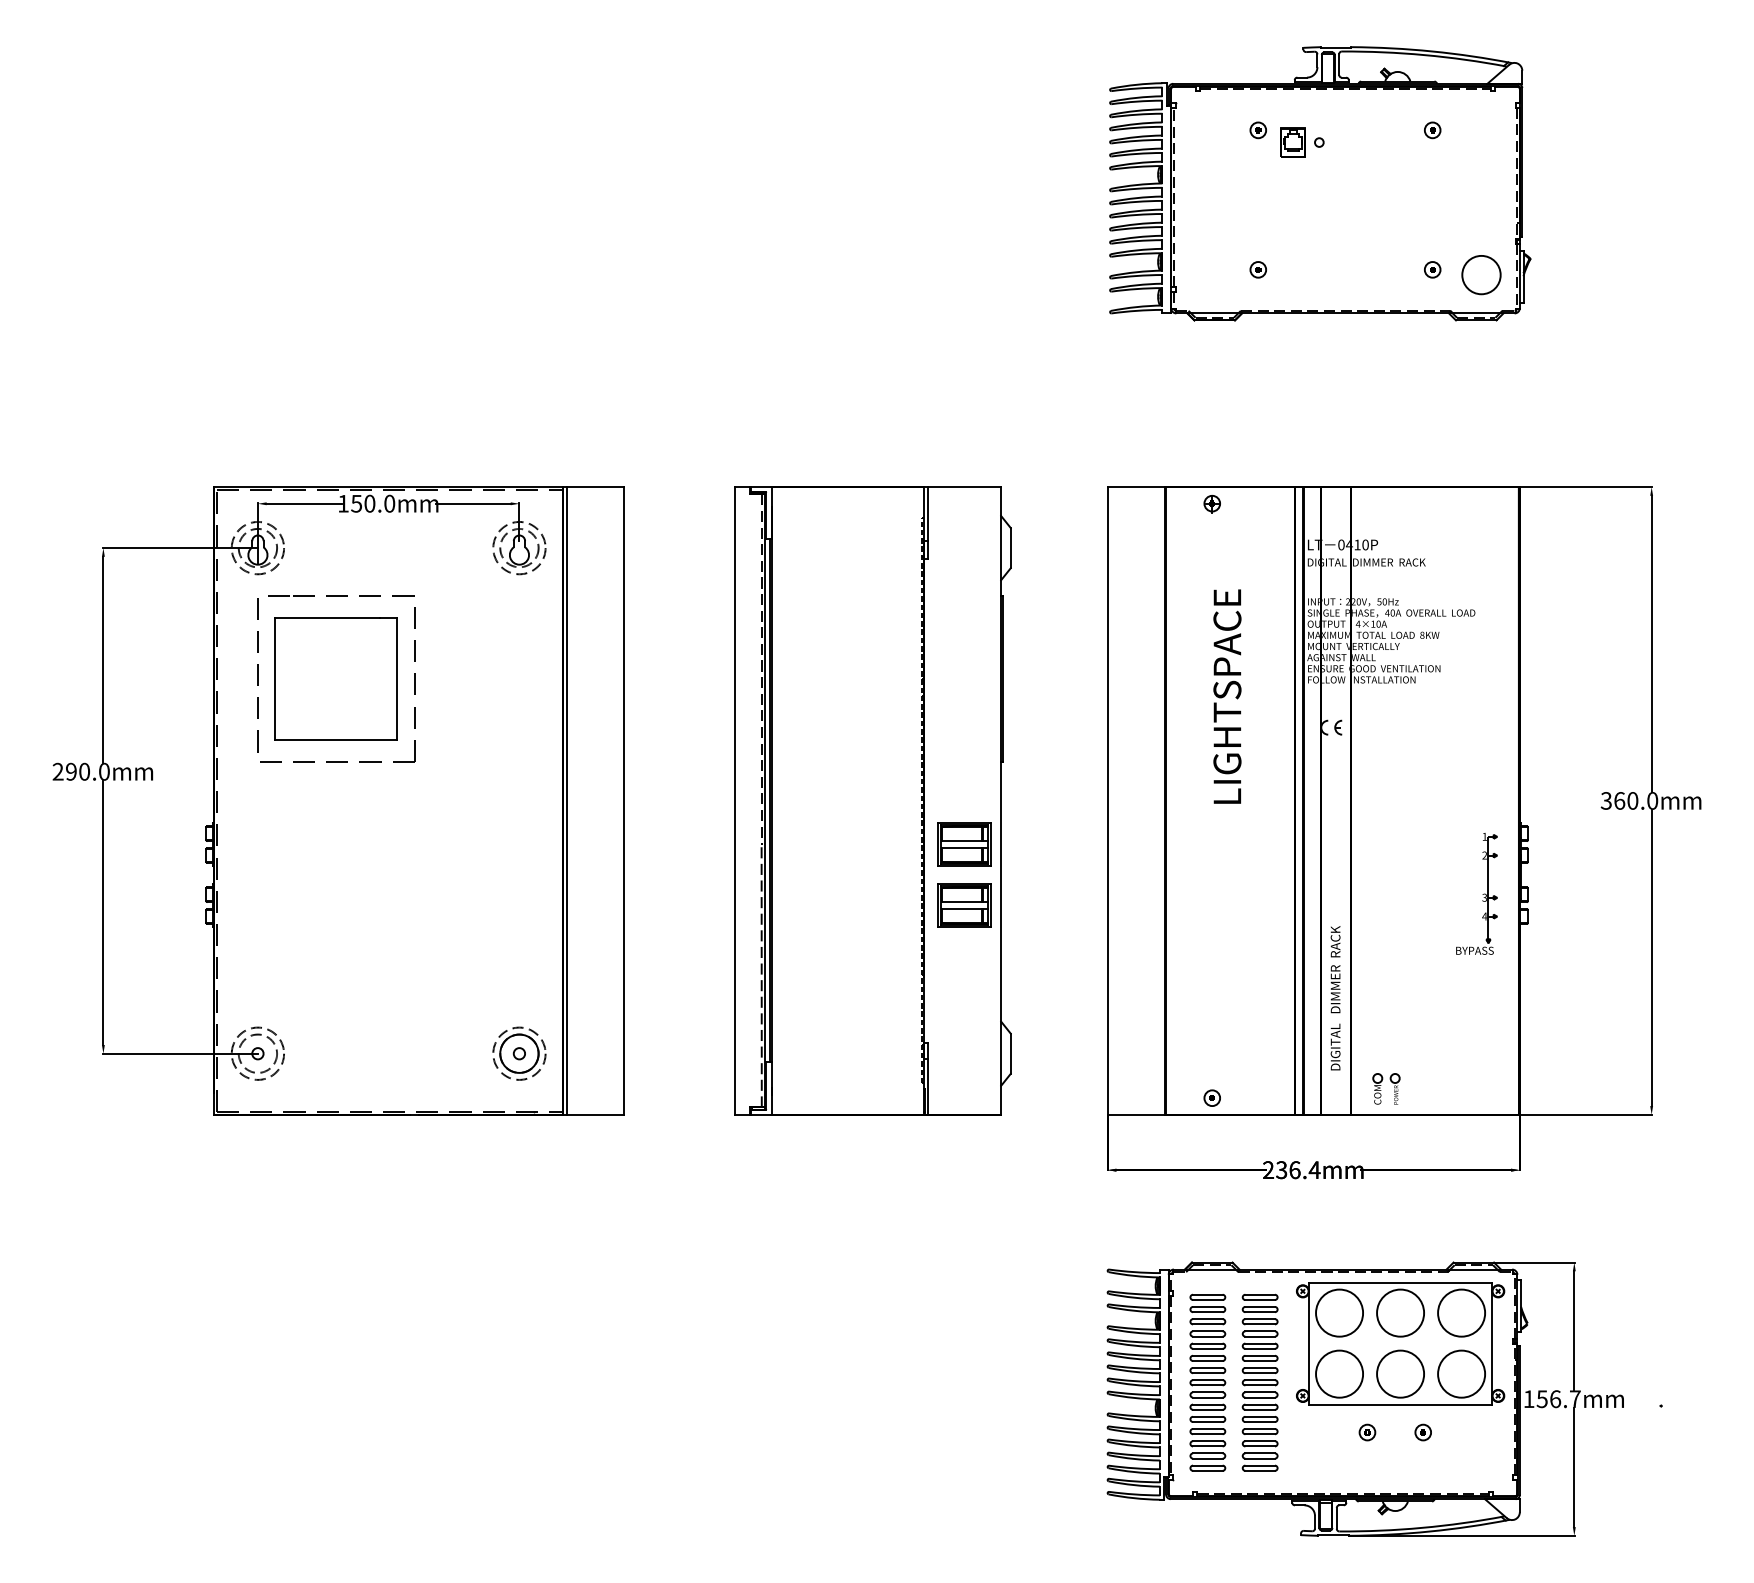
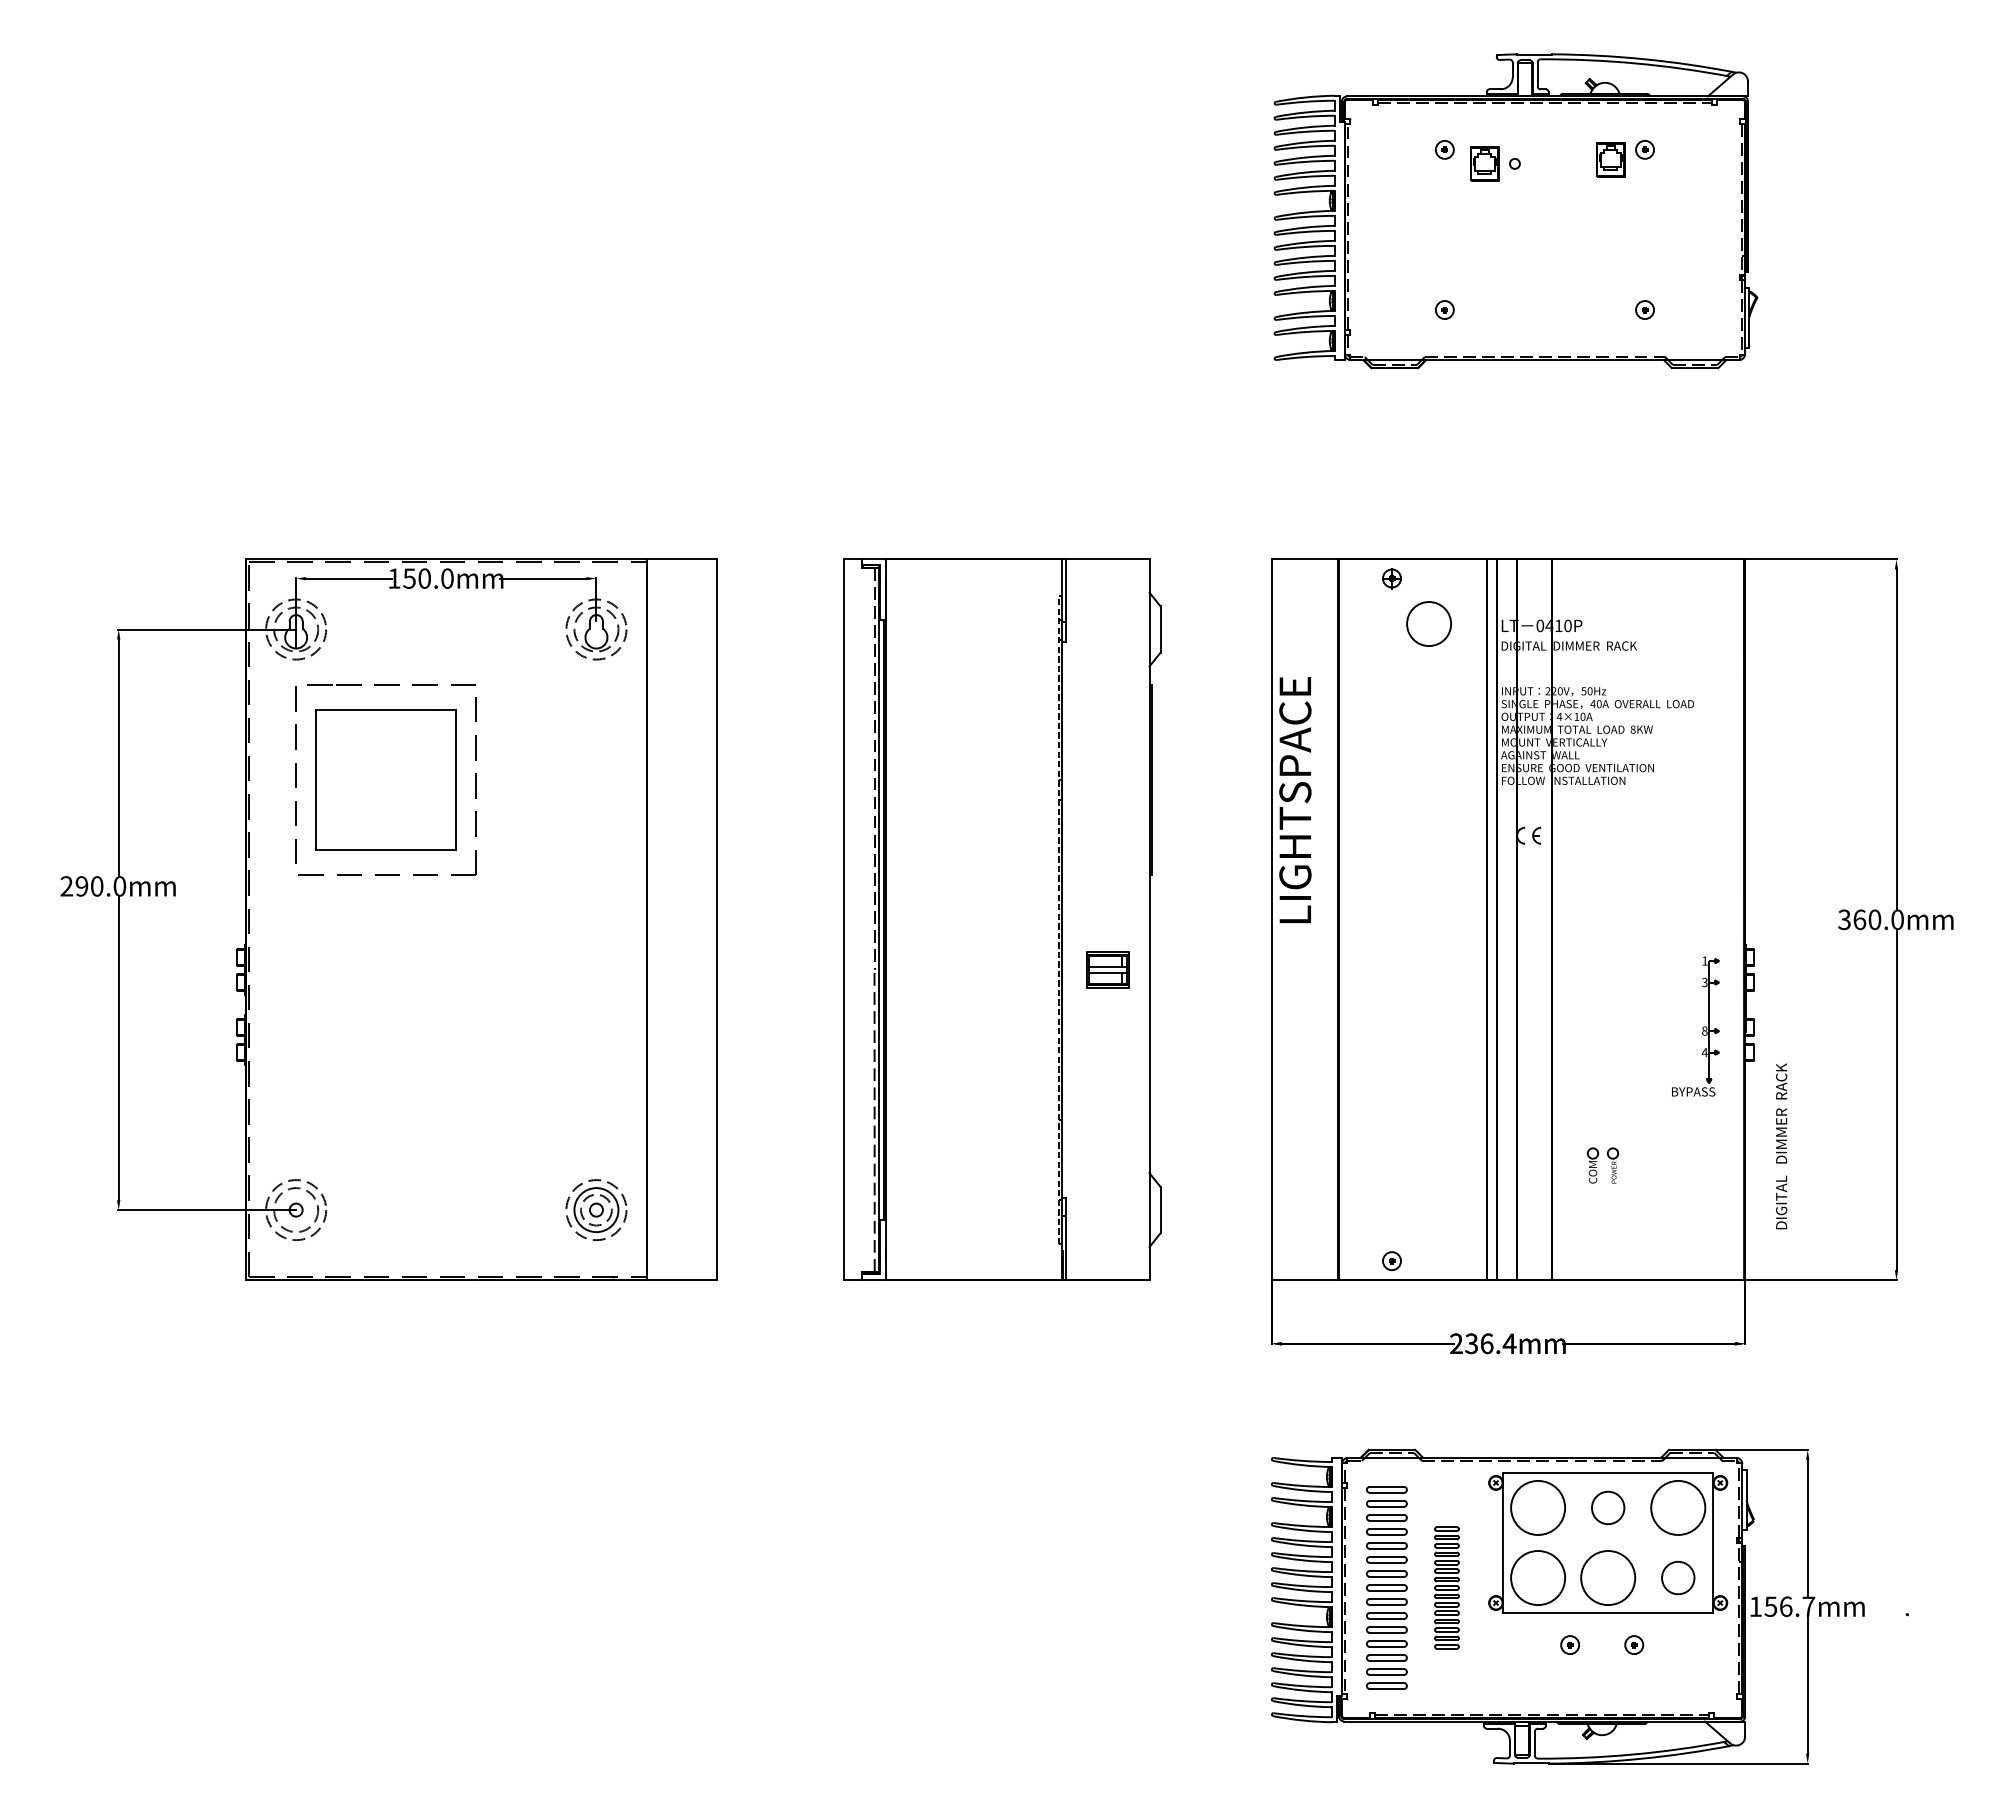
part: (1402, 138) -> (1610, 159), added
circle: (1480, 274) -> (1428, 623), moved
text: (1227, 697) -> (1295, 800), moved
line: (566, 800) -> (650, 919), removed
part: (964, 844) -> (1107, 969), size x0.7
text: (1484, 855) -> (1704, 982), 2 -> 3
text: (1484, 897) -> (1704, 1030), 3 -> 8
part: (964, 905) -> (1107, 1039), removed
text: (1335, 998) -> (1781, 1146), moved
circle: (519, 1054) -> (596, 1210), size x0.7
part: (1380, 1088) -> (1596, 1164), moved
circle: (1400, 1312) -> (1608, 1507), size x0.6
circle: (1461, 1374) -> (1678, 1578), size x0.6
part: (1259, 1382) -> (1446, 1587), size x0.6

